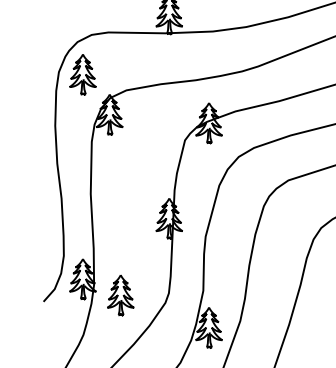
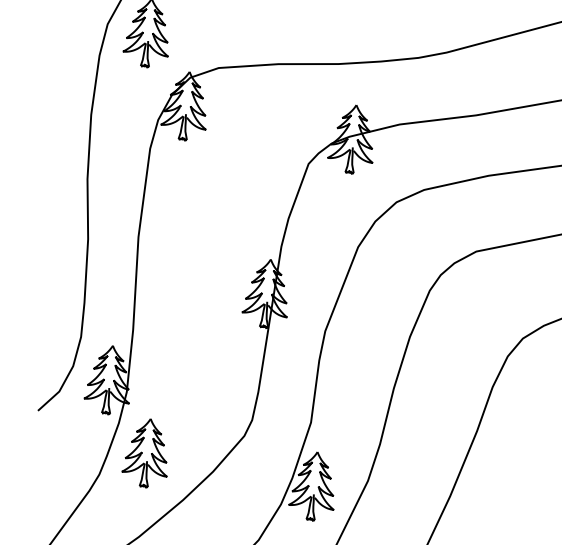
part: (120, 295) -> (146, 453), moved

